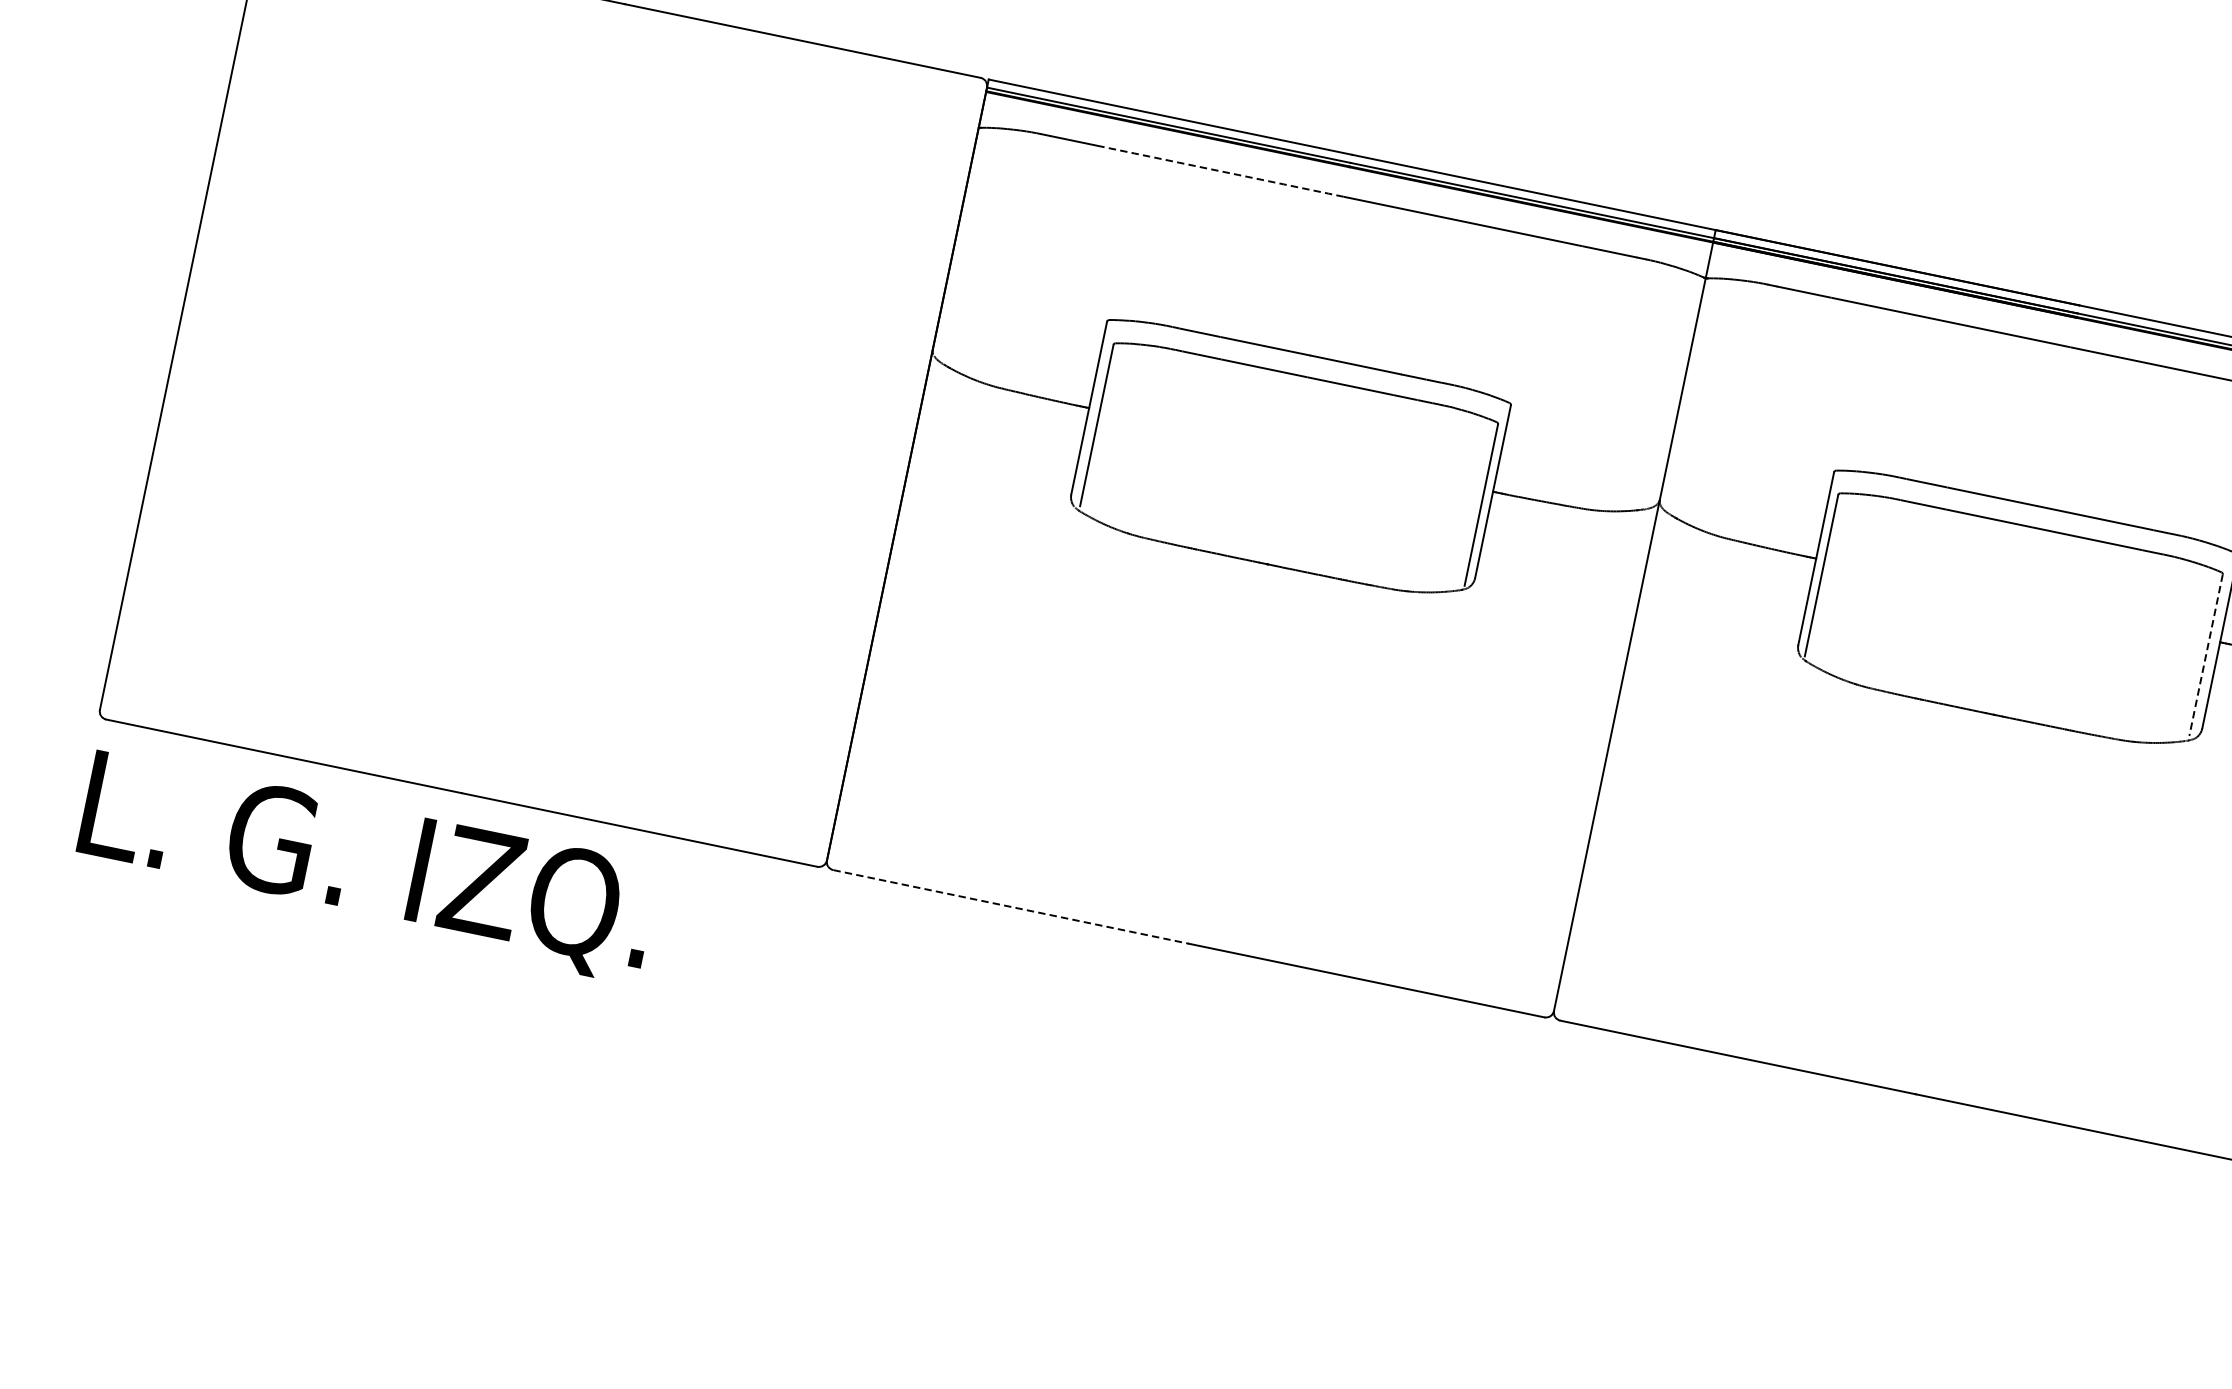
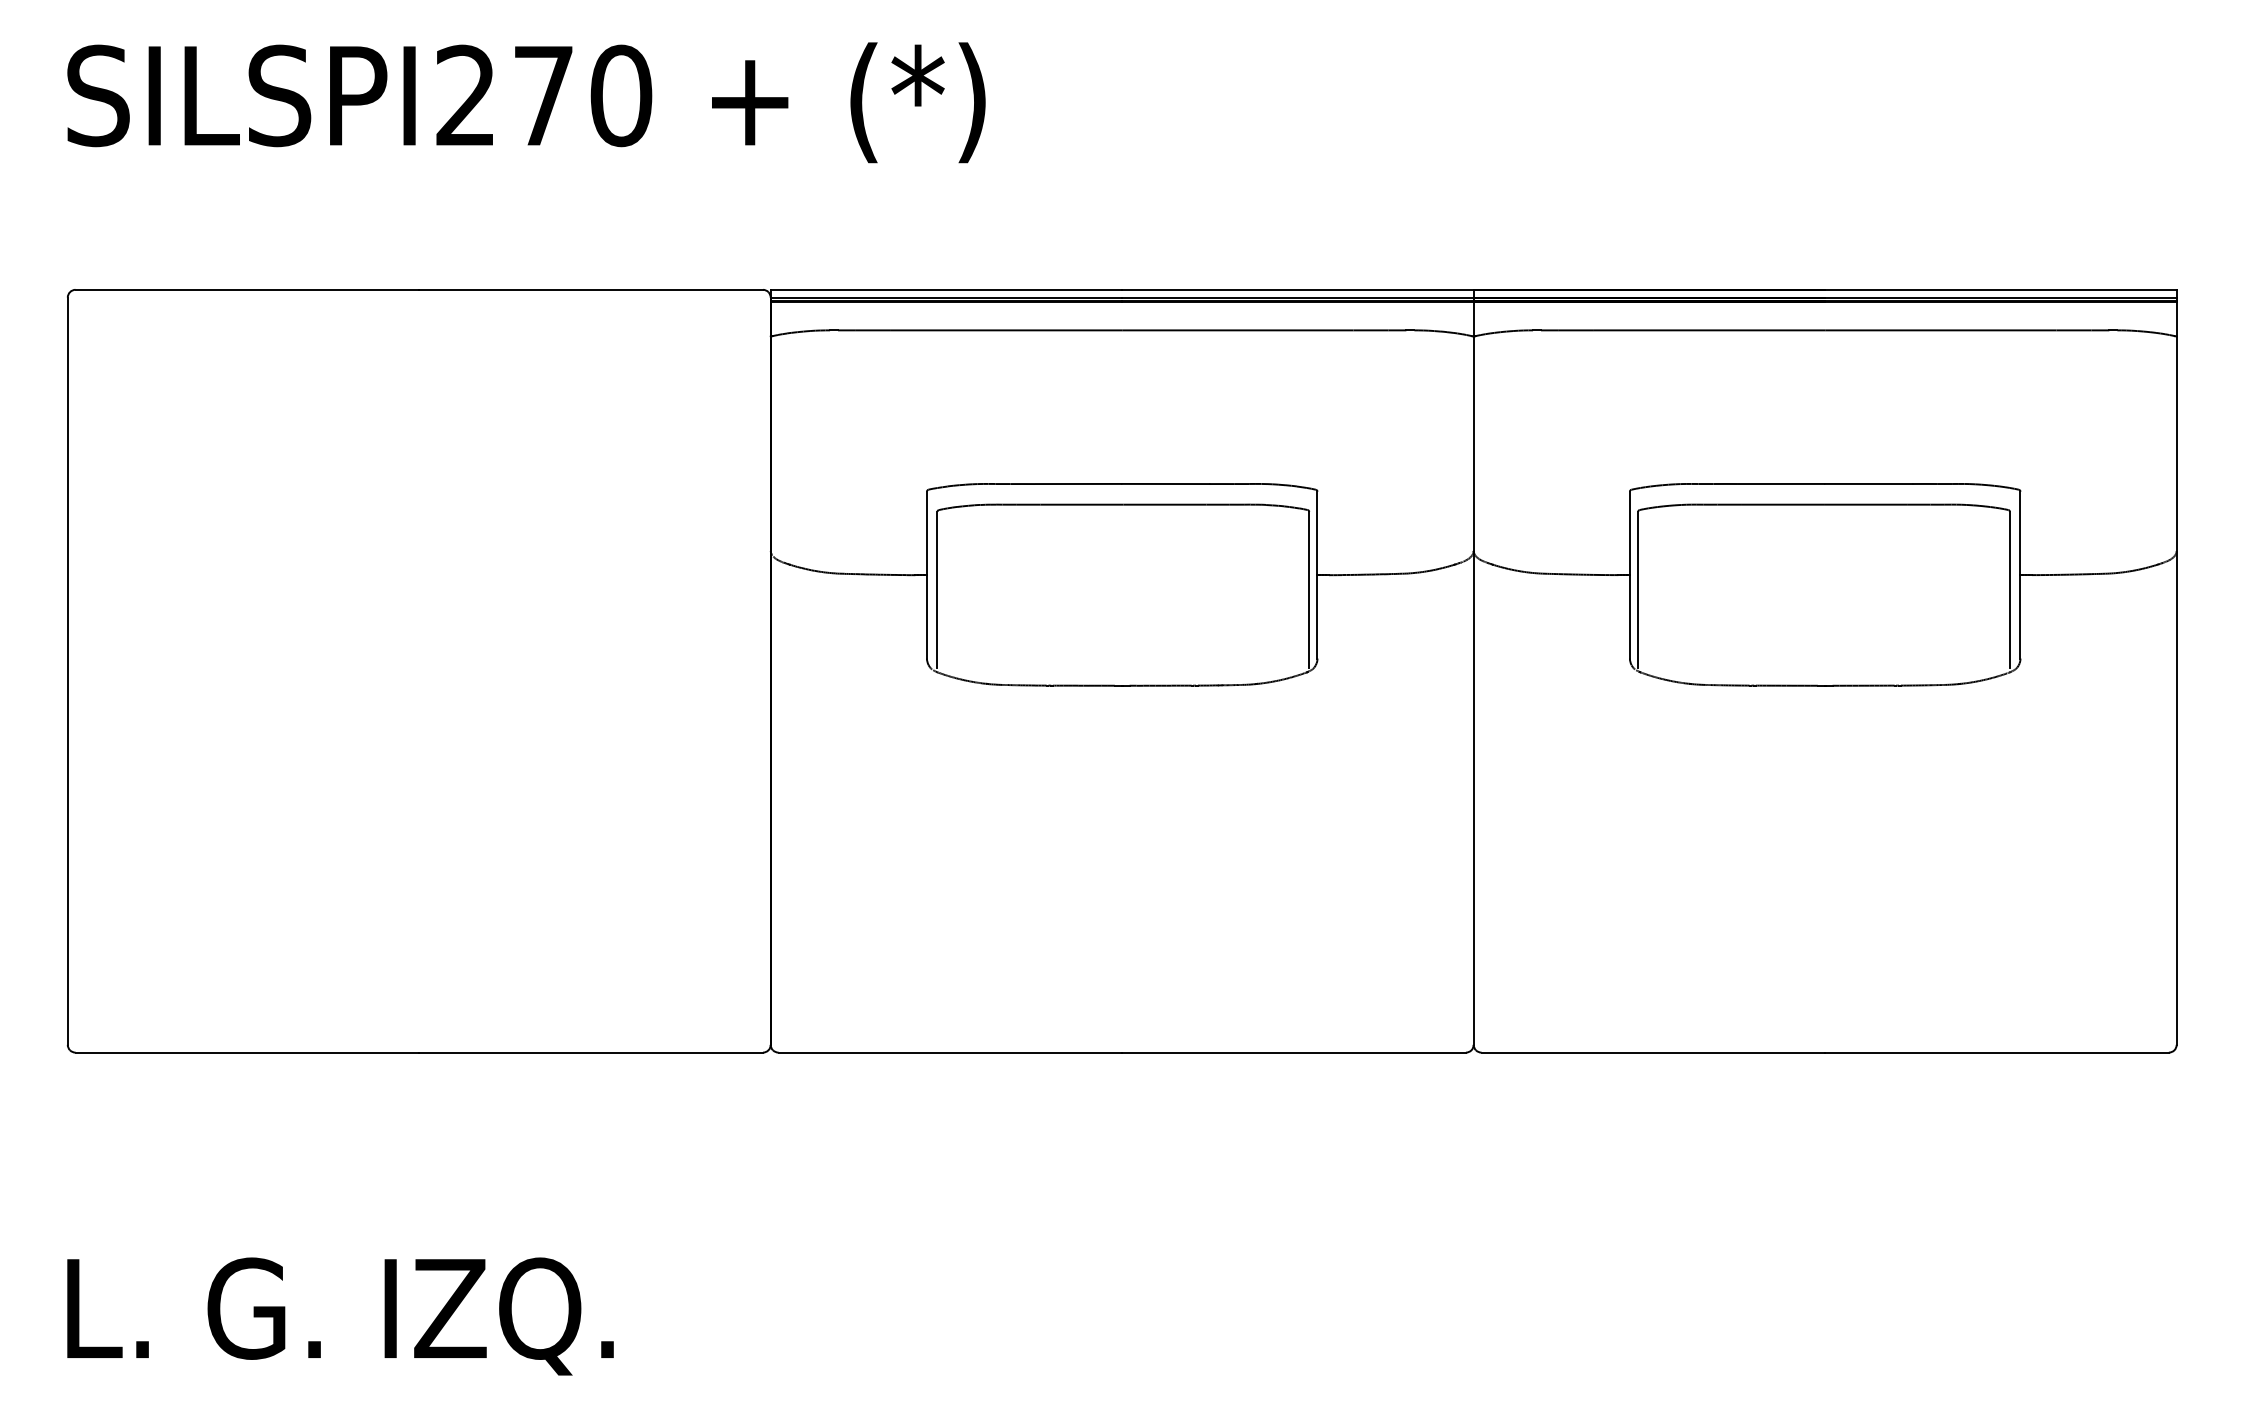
arc: (1223, 172) -> (1006, 330), dashed -> solid
line: (2205, 655) -> (2009, 590), dashed -> solid
text: (366, 867) -> (340, 1316), moved
line: (1011, 906) -> (950, 1052), dashed -> solid

